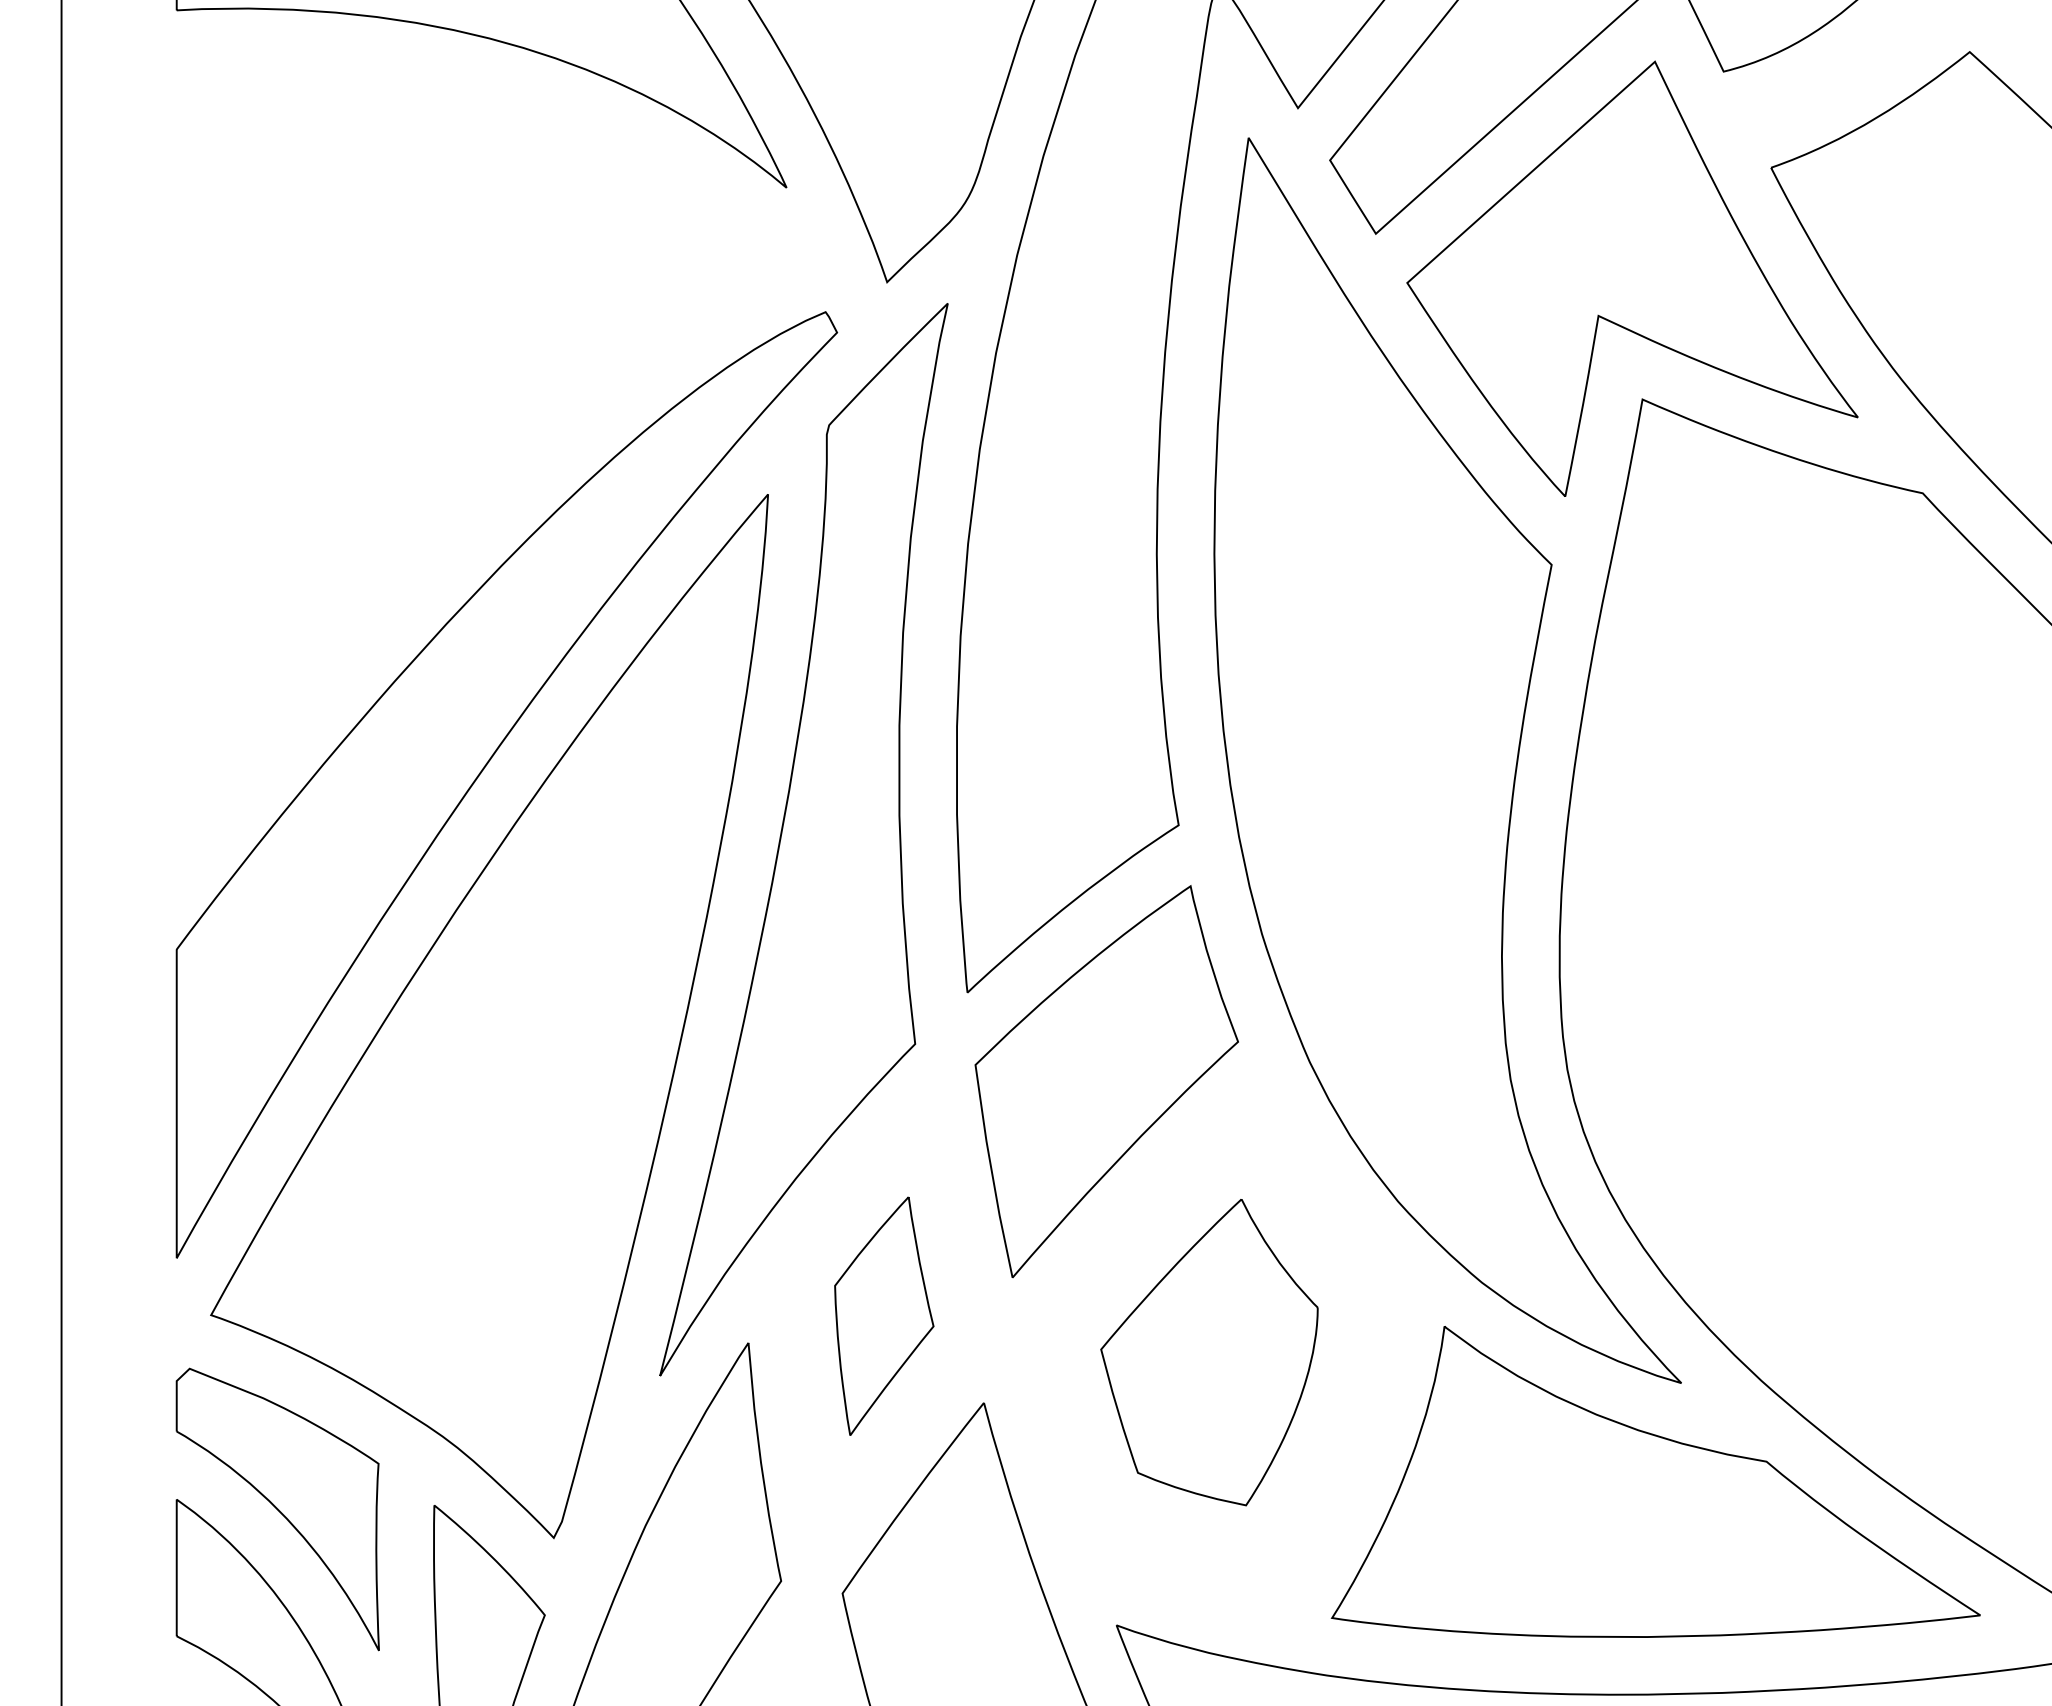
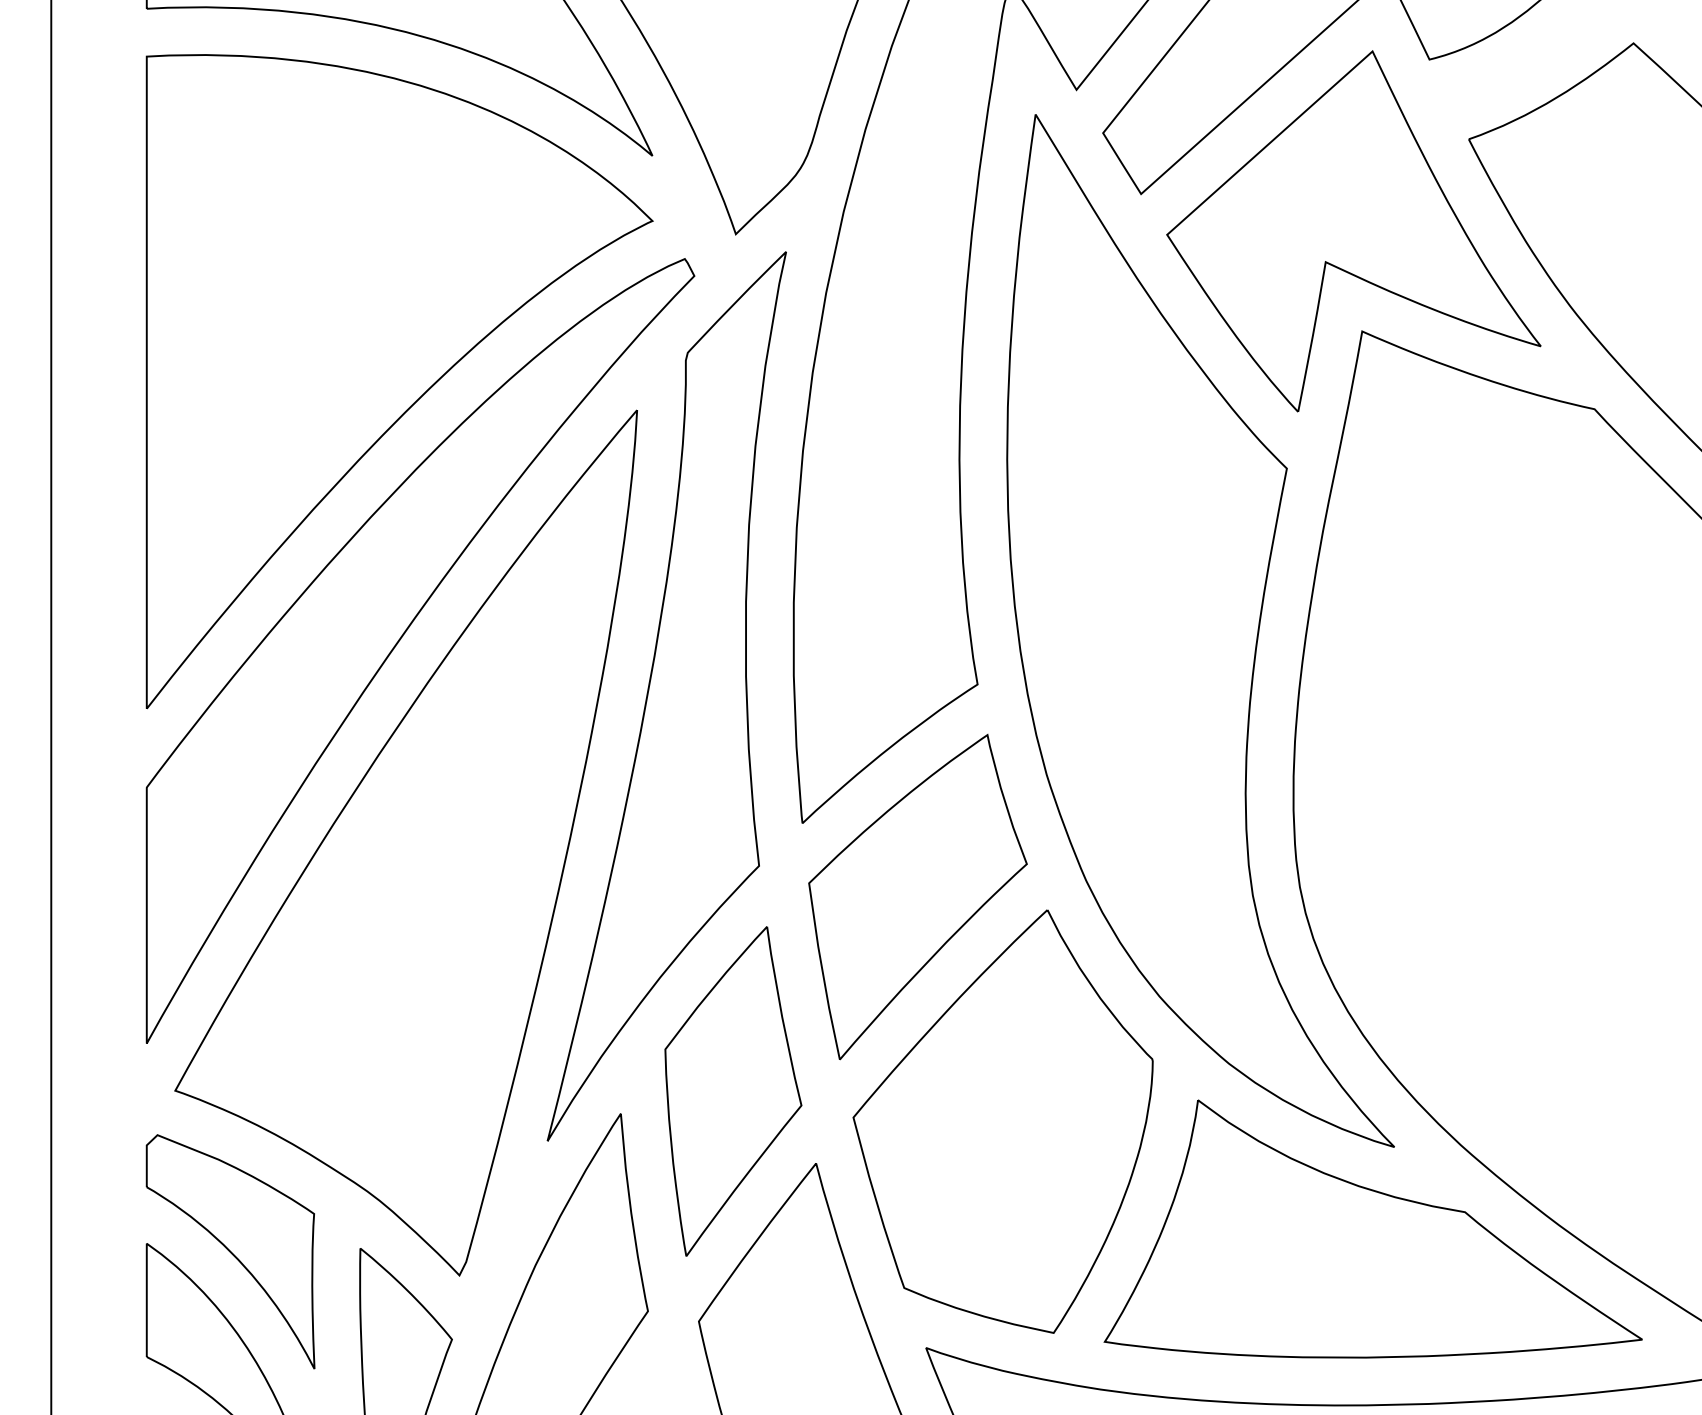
part: (481, 459) -> (399, 381), added
part: (884, 1316) -> (733, 1091), size x1.67
part: (1209, 1352) -> (1003, 1121), size x1.67

